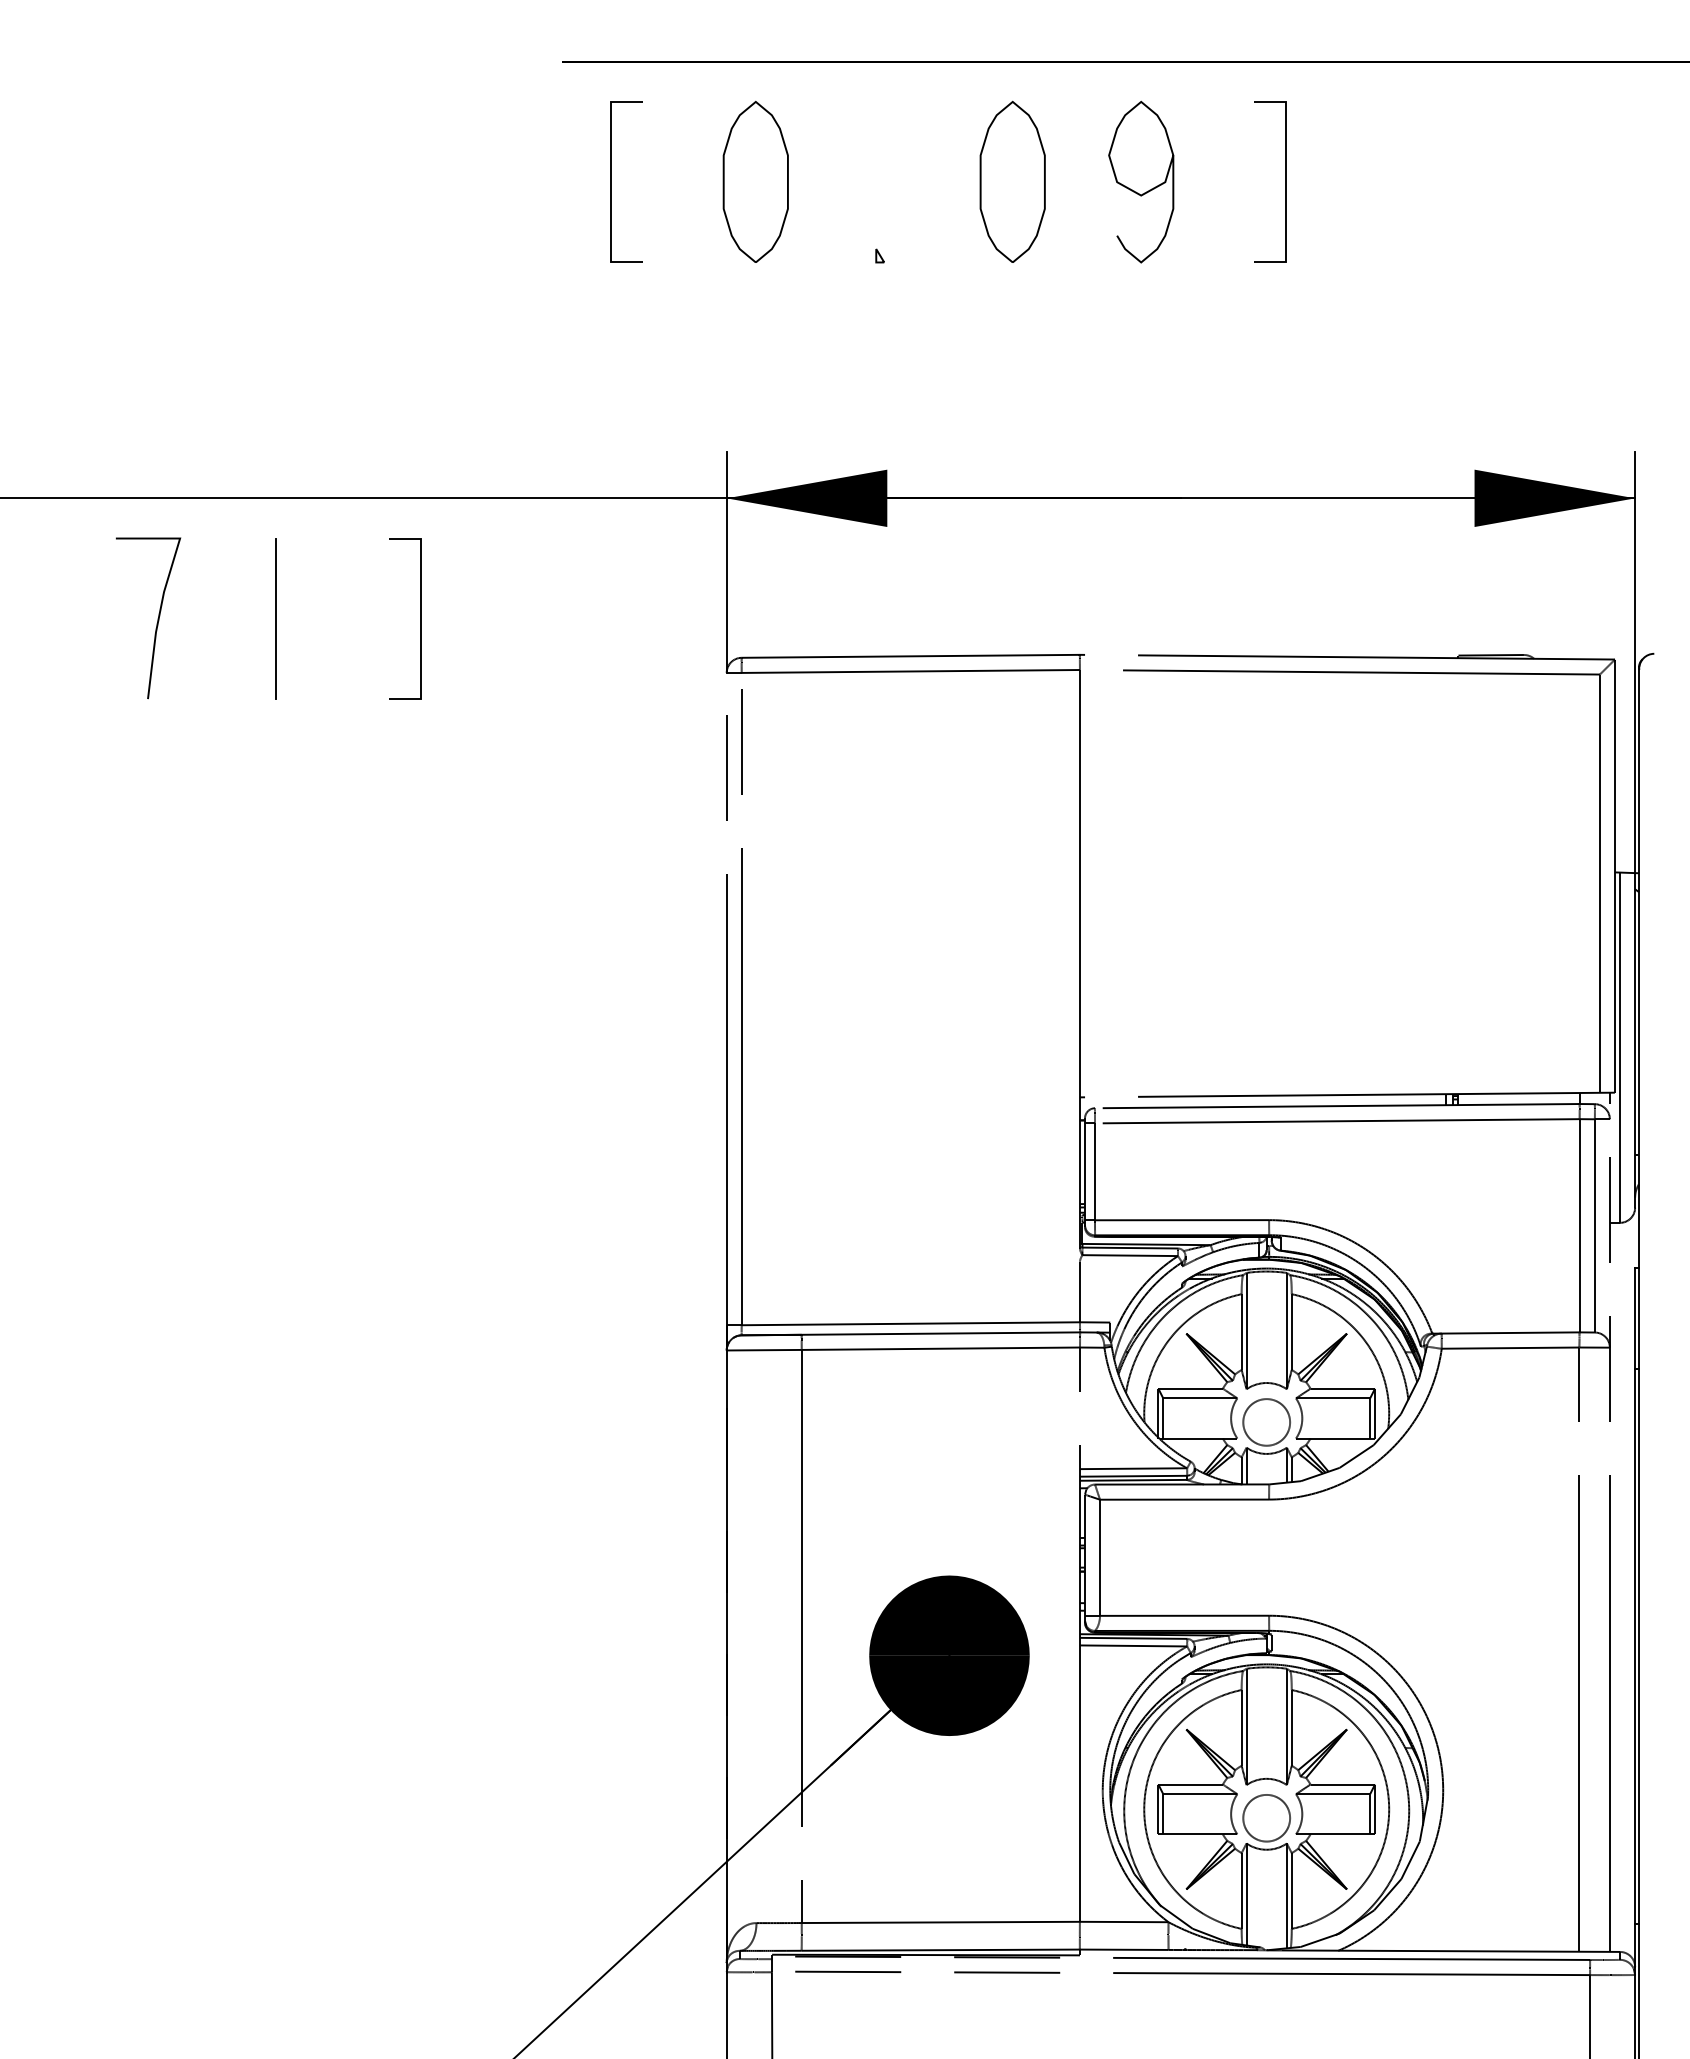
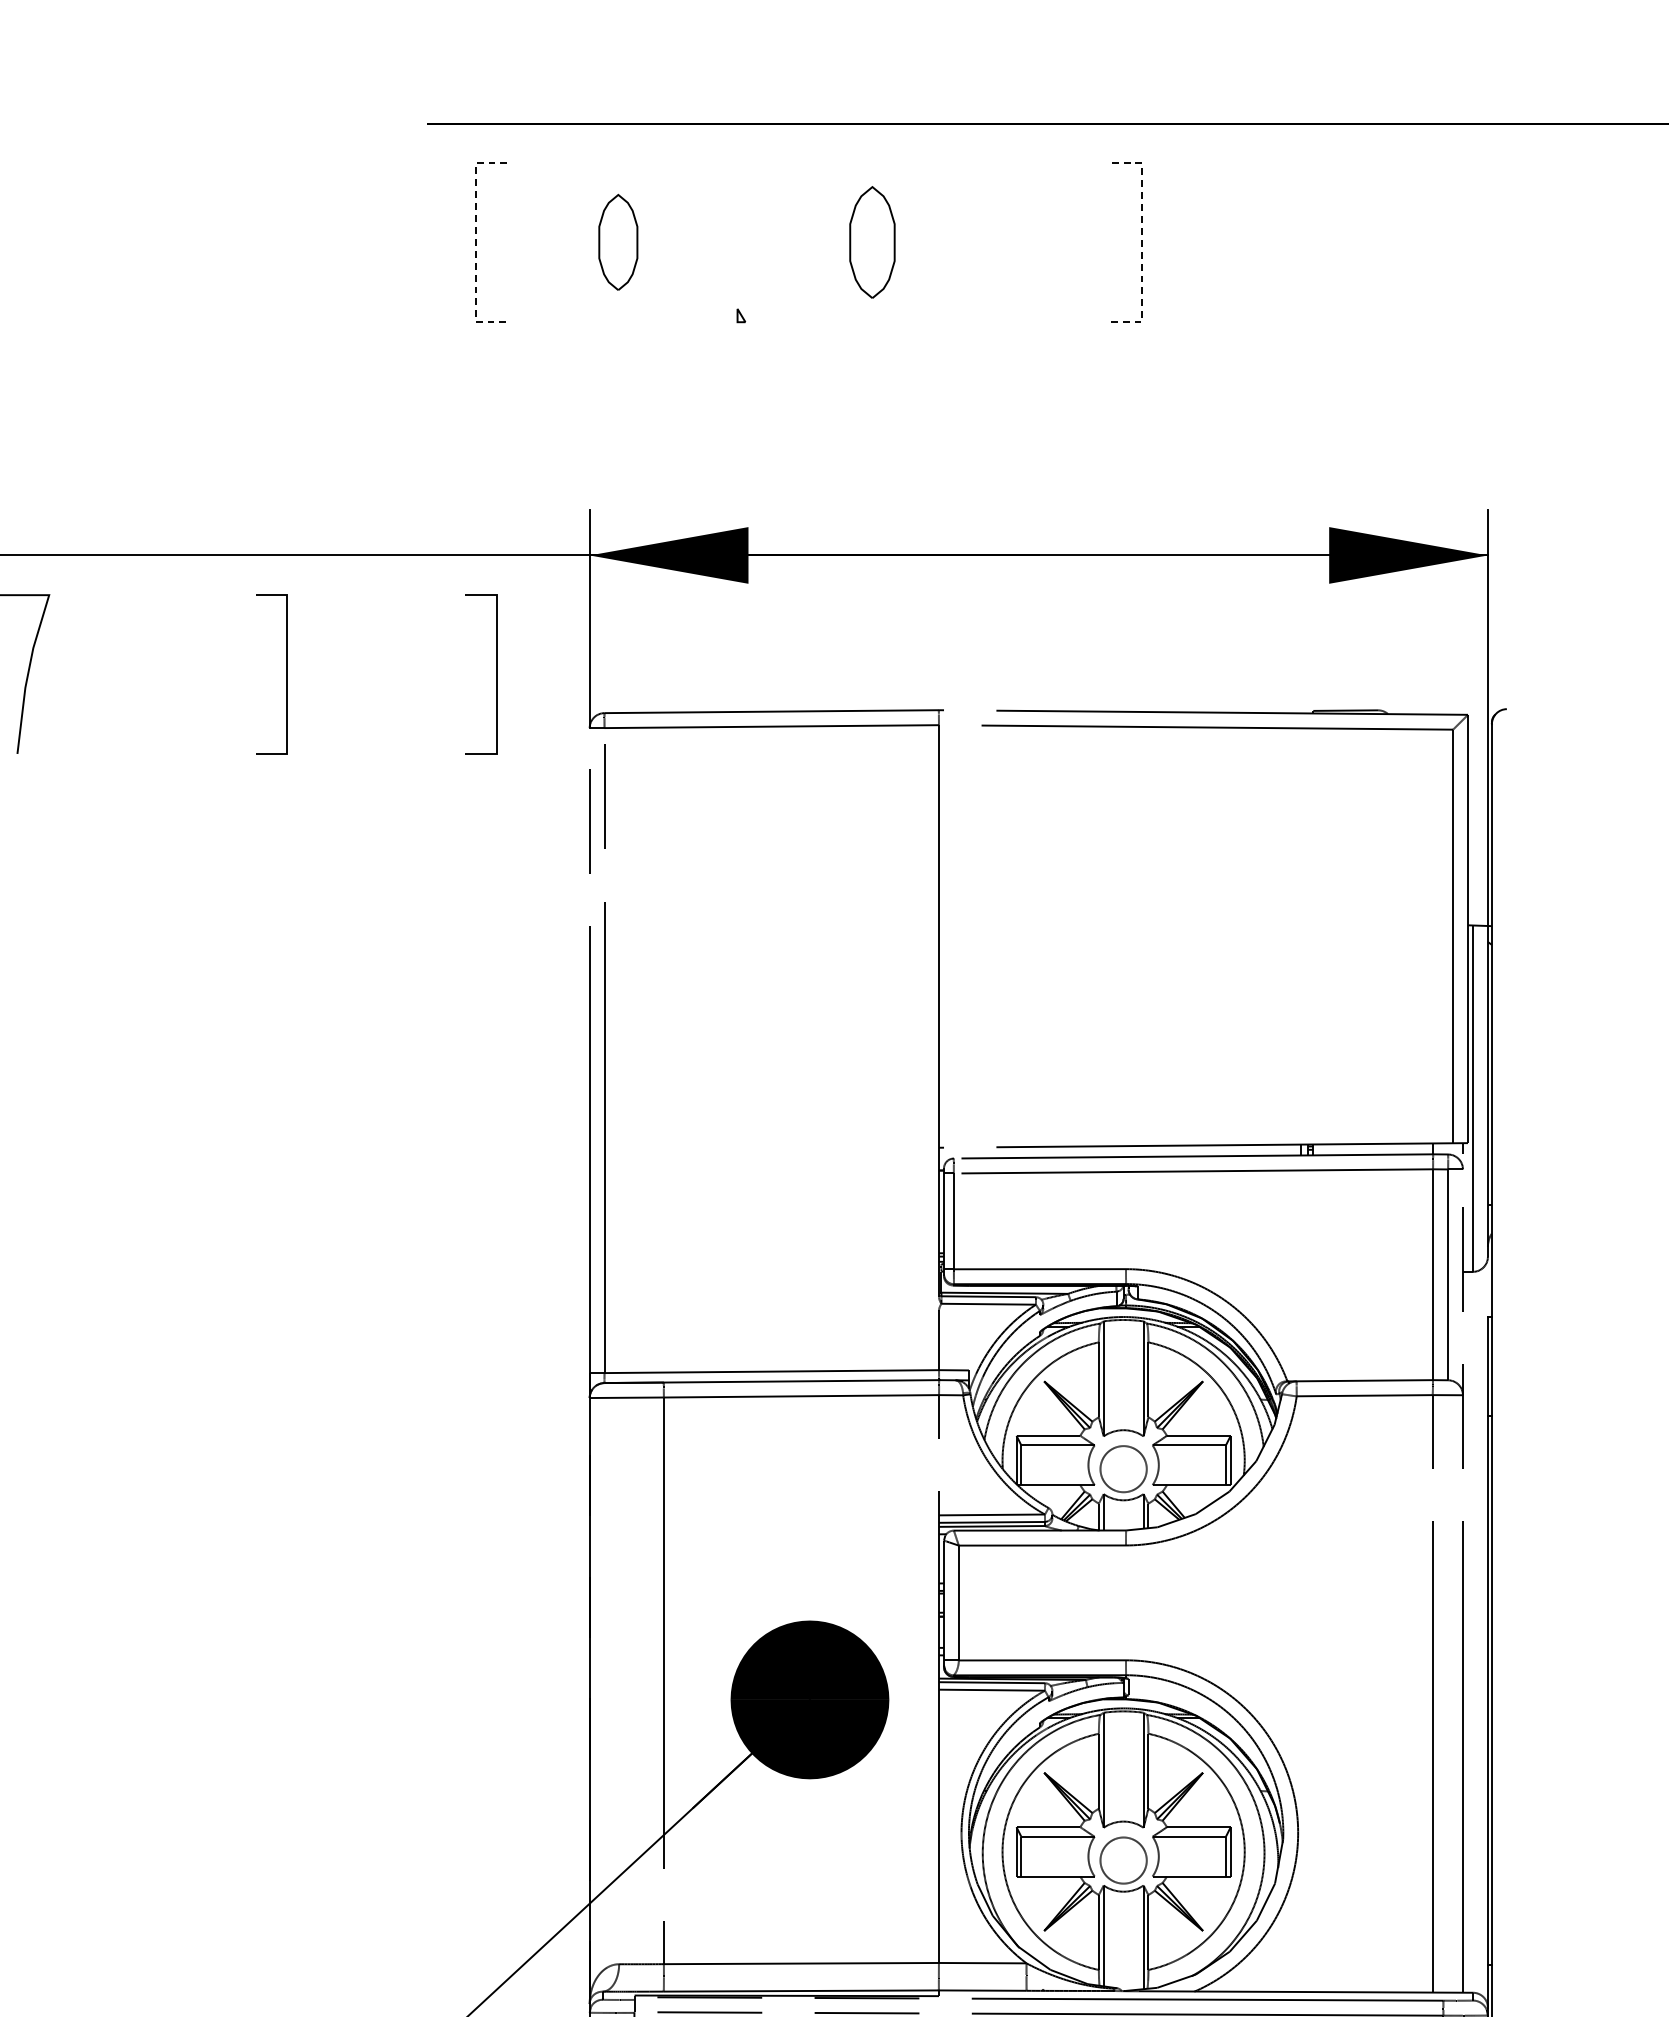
part: (755, 181) -> (618, 242), size x0.6
part: (1012, 181) -> (872, 242), size x0.7
line: (1285, 181) -> (1142, 242), solid -> dashed
line: (611, 182) -> (475, 243), solid -> dashed
curve: (1136, 191) -> (994, 252), removed
line: (276, 618) -> (144, 674), removed
line: (632, 618) -> (496, 674), added

